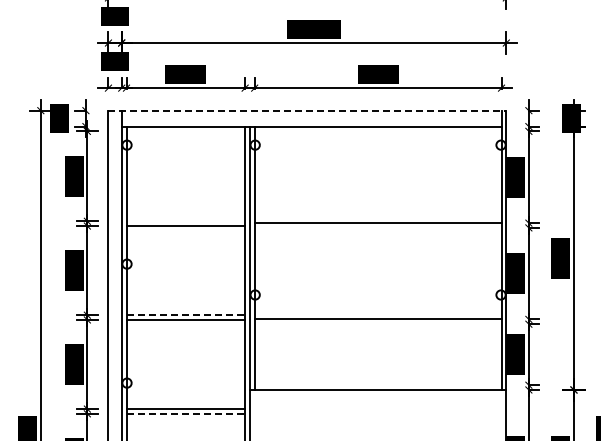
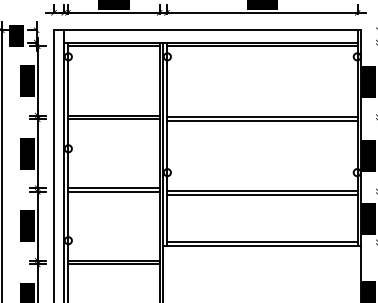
line: (307, 110) -> (207, 30), dashed -> solid
line: (185, 131) -> (113, 46), added
line: (377, 131) -> (261, 46), added
line: (185, 221) -> (113, 115), added
line: (377, 227) -> (261, 120), added
line: (186, 315) -> (114, 188), dashed -> solid
line: (377, 324) -> (261, 195), added
line: (377, 385) -> (261, 242), added
line: (186, 413) -> (114, 264), dashed -> solid

